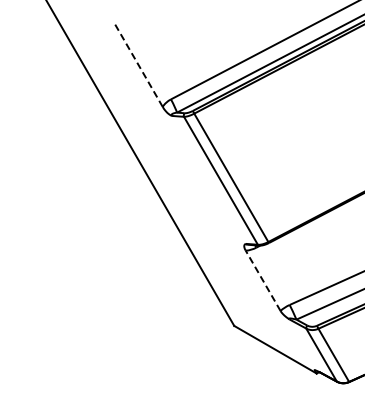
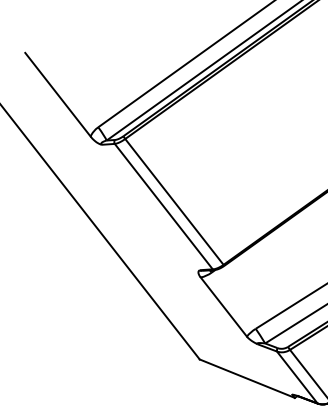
line: (137, 63) -> (57, 94), dashed -> solid
line: (263, 280) -> (224, 306), dashed -> solid

